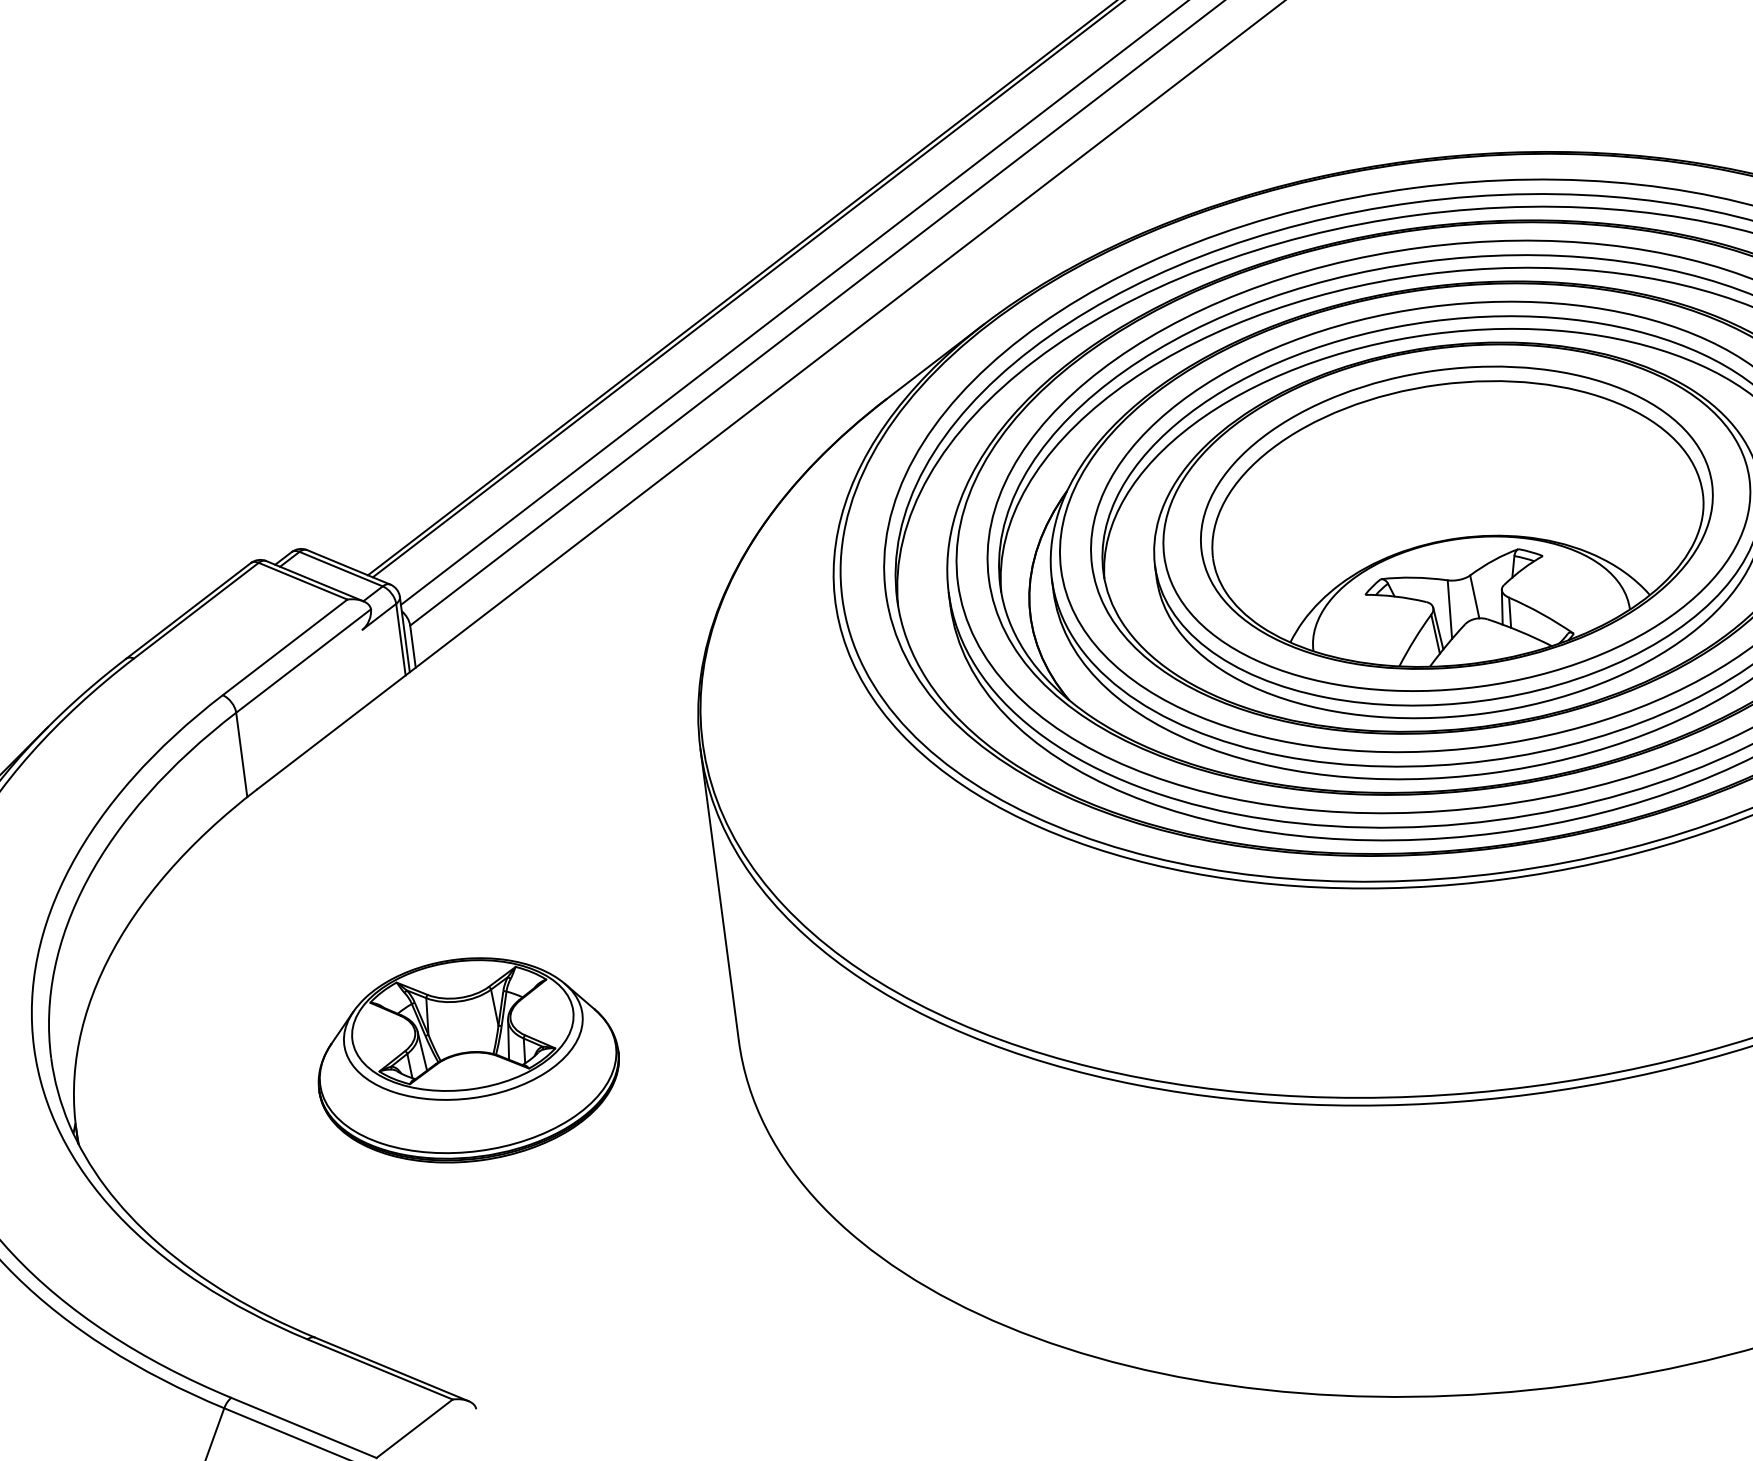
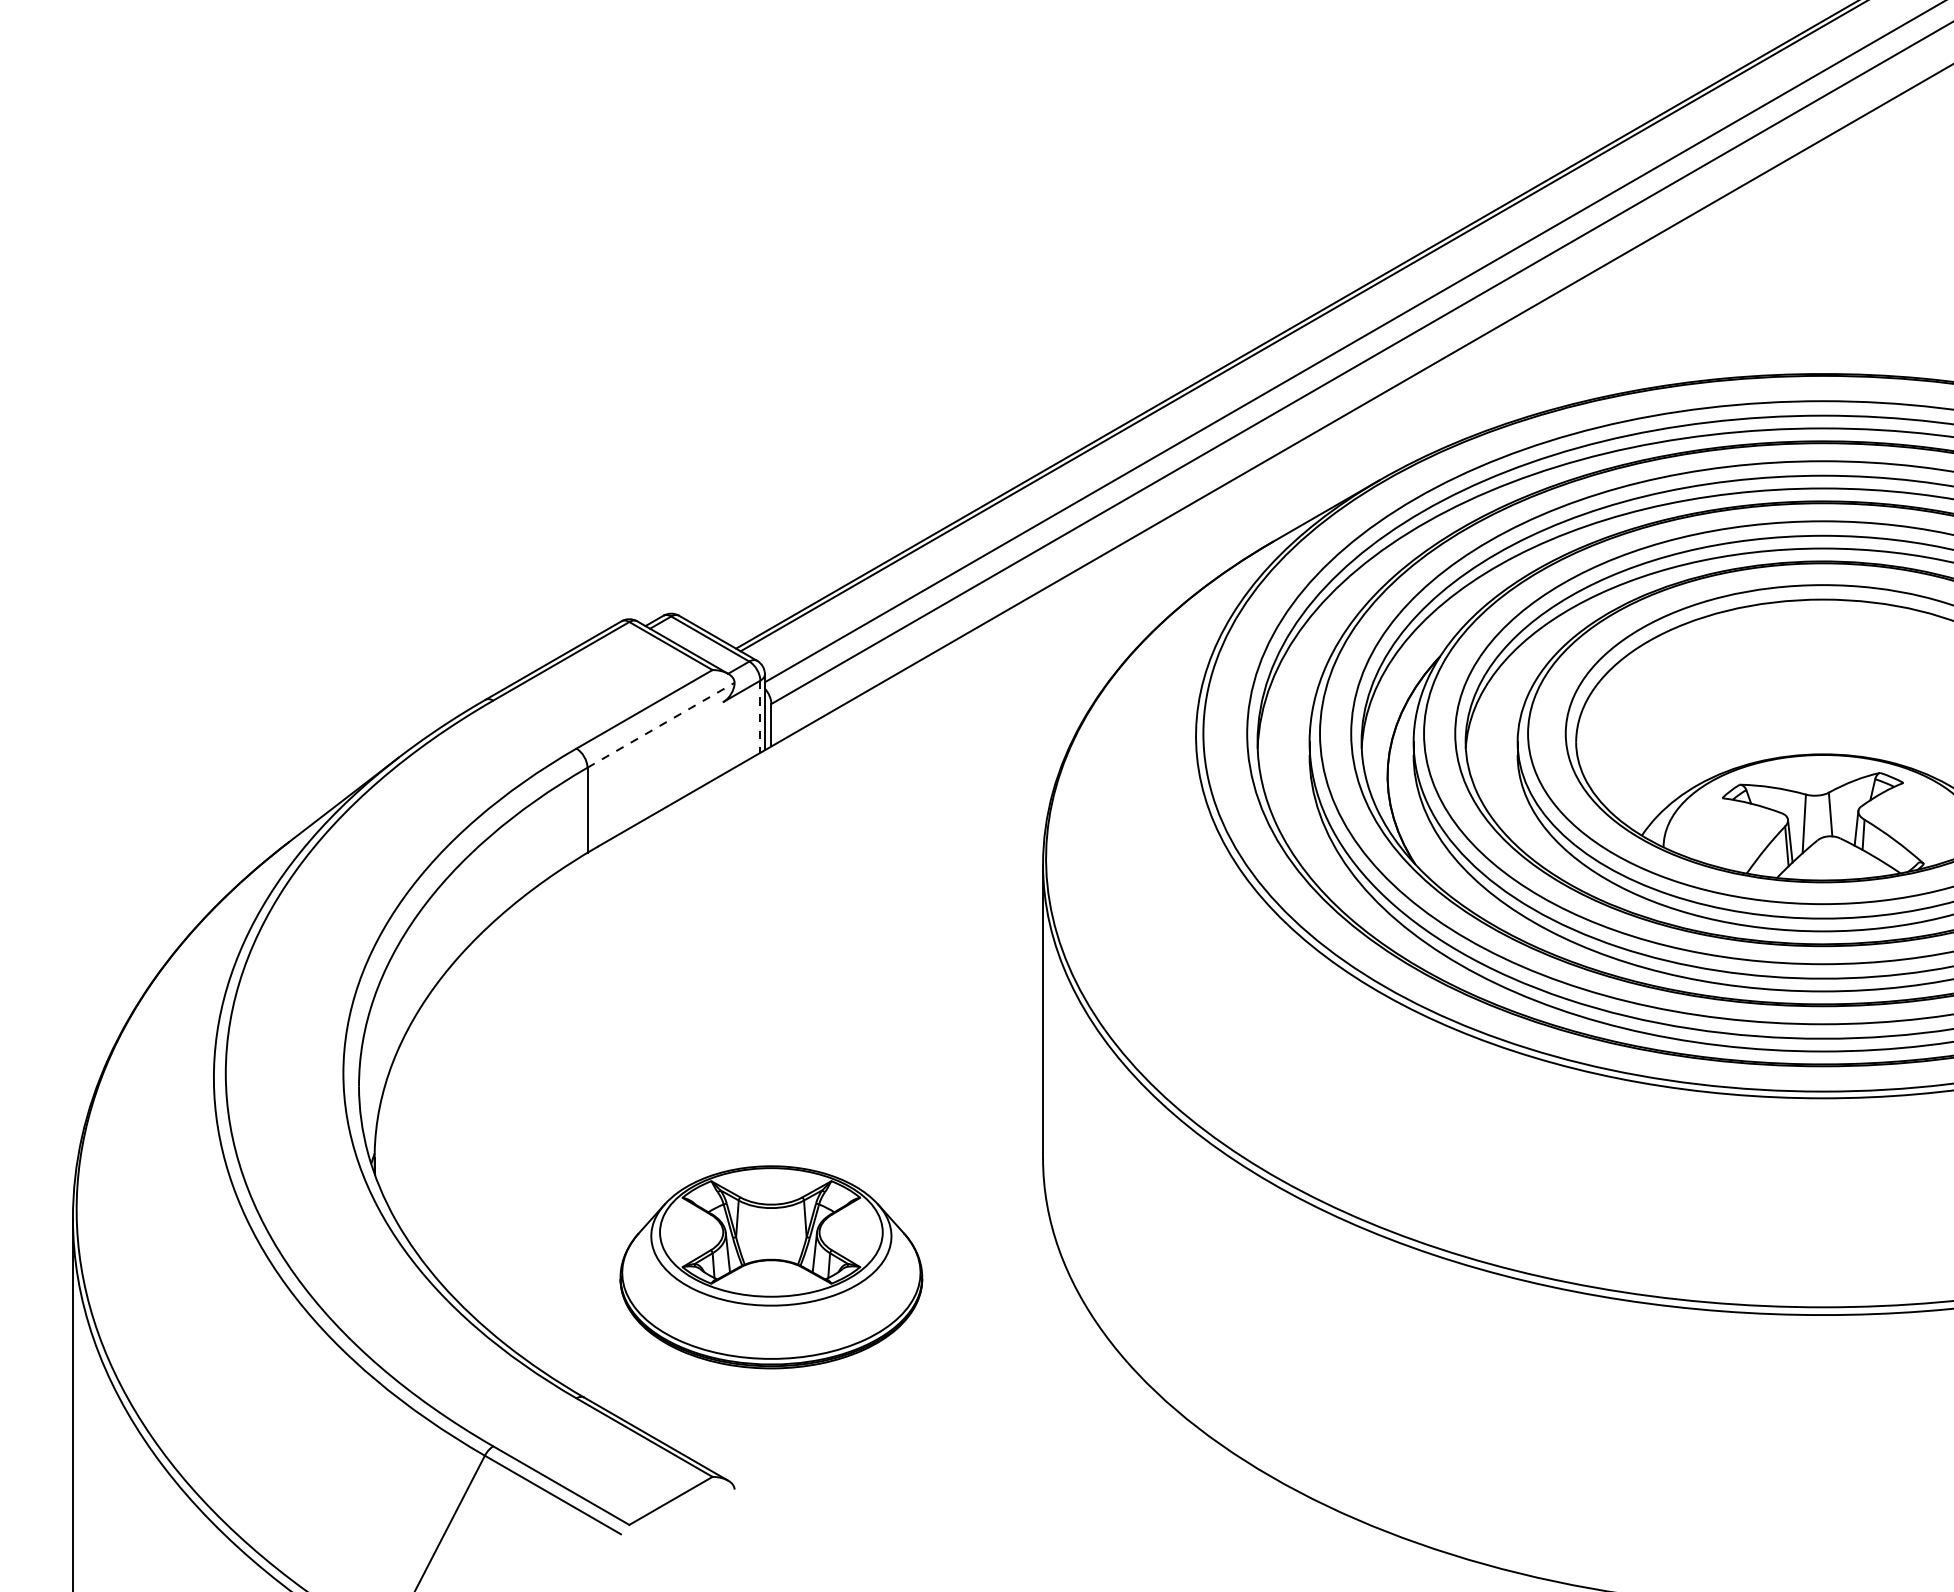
line: (401, 640) -> (760, 717), solid -> dashed
line: (304, 661) -> (661, 725), solid -> dashed
part: (467, 1060) -> (771, 1267), moved

